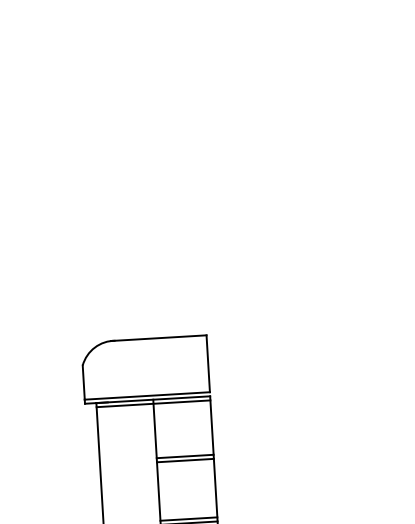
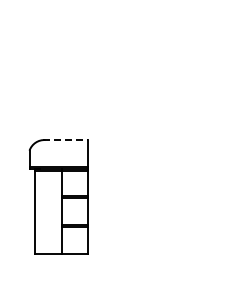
line: (160, 338) -> (66, 140), solid -> dashed

